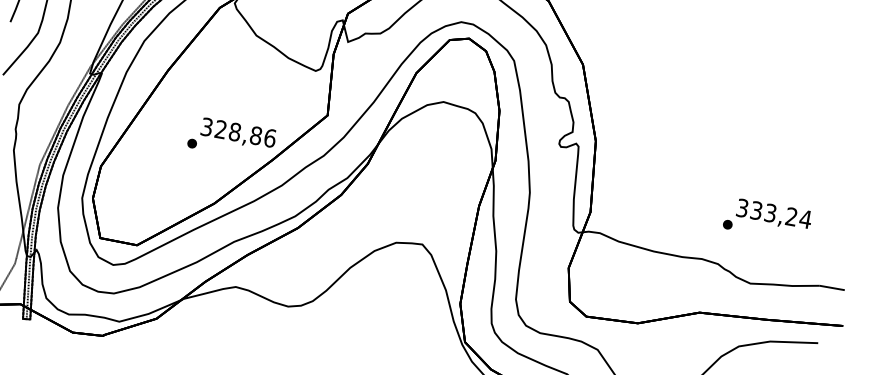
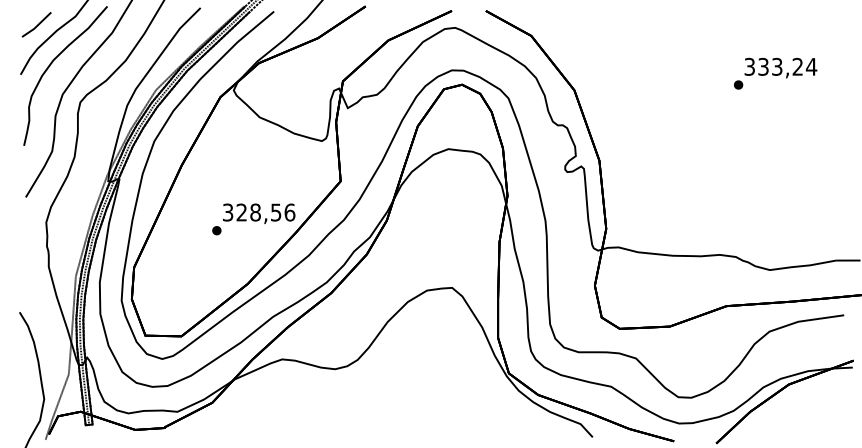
text: (255, 135) -> (275, 212), 328,86 -> 328,56
text: (767, 219) -> (775, 73), moved

